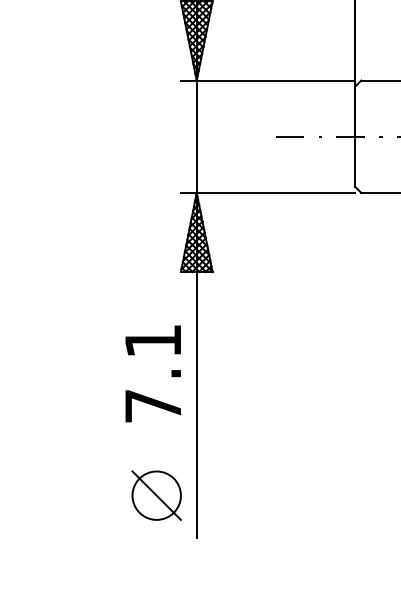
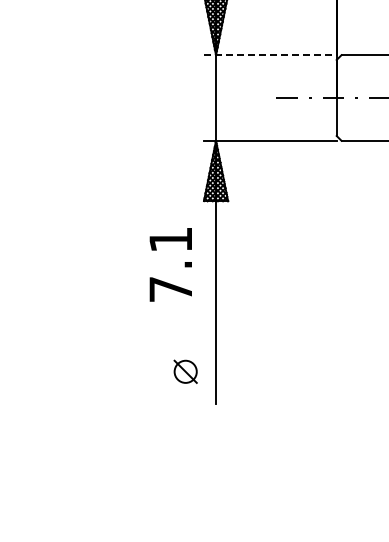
line: (268, 81) -> (270, 55), solid -> dashed
text: (152, 373) -> (170, 264), moved
part: (156, 495) -> (185, 371), size x0.6

